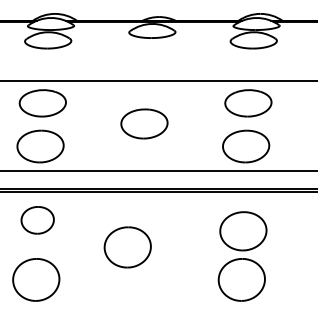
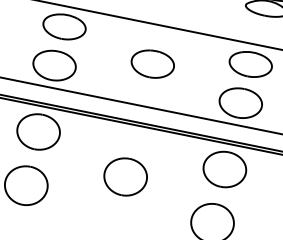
part: (37, 220) -> (38, 132), size x1.43
part: (243, 231) -> (224, 169), moved
part: (127, 247) -> (125, 177), moved

